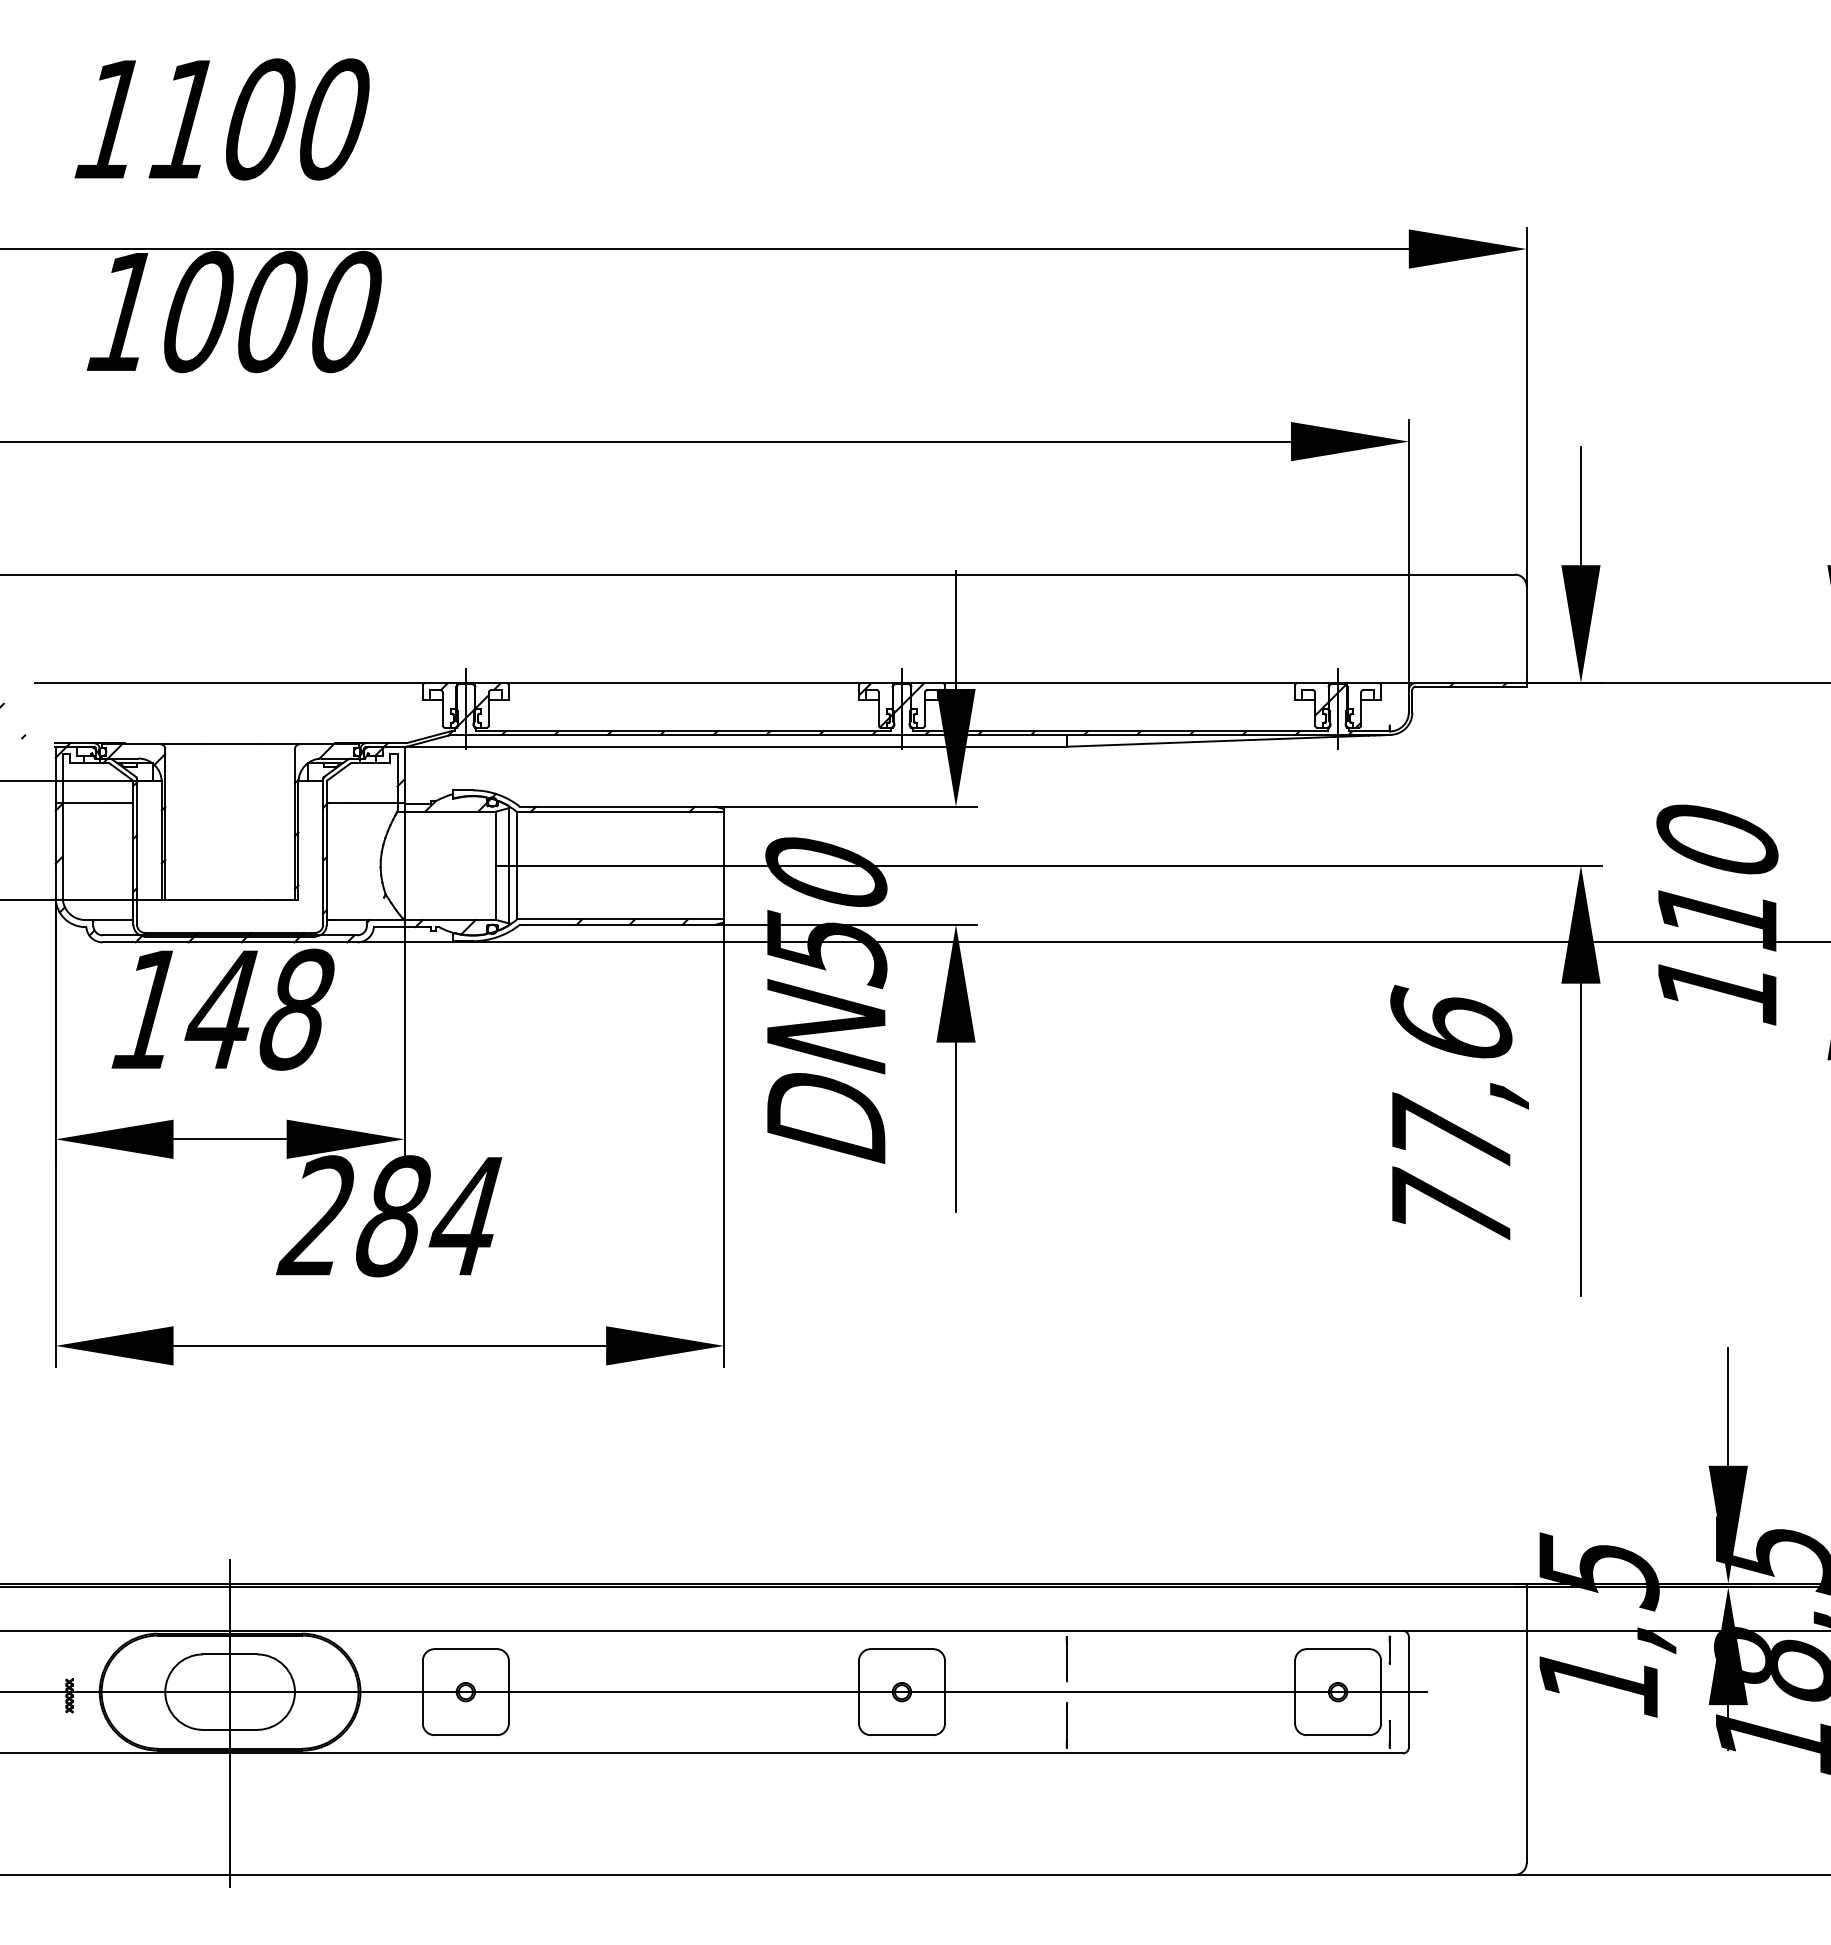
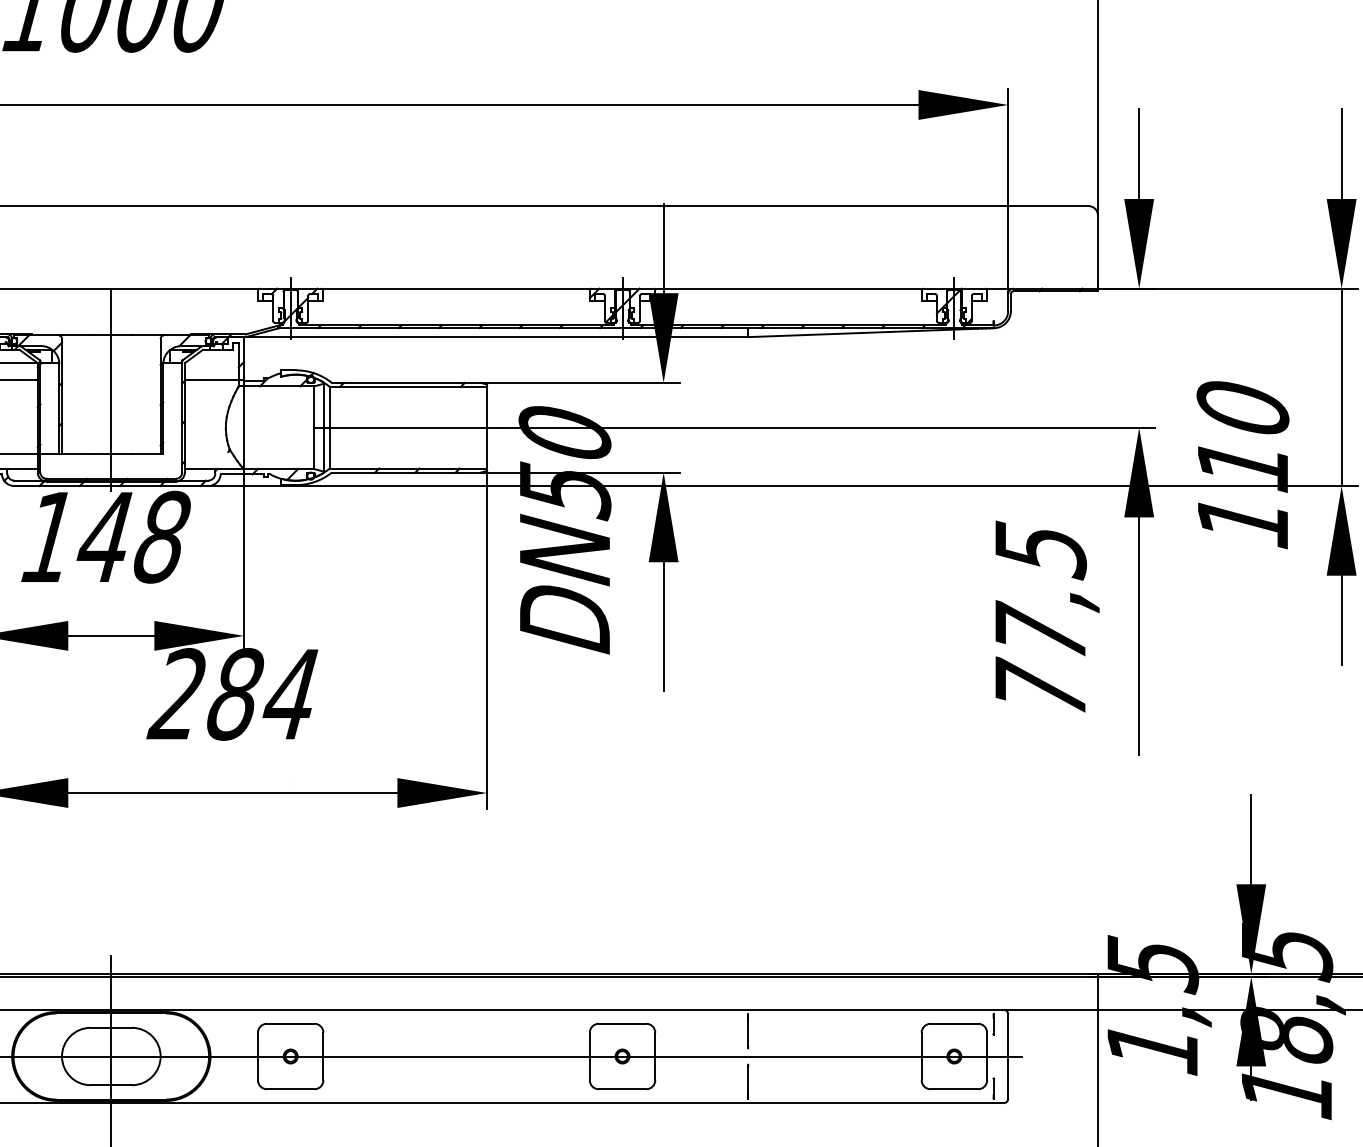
line: (230, 815) -> (111, 389), added
text: (1451, 1025) -> (1040, 549), 77,6 -> 77,5

